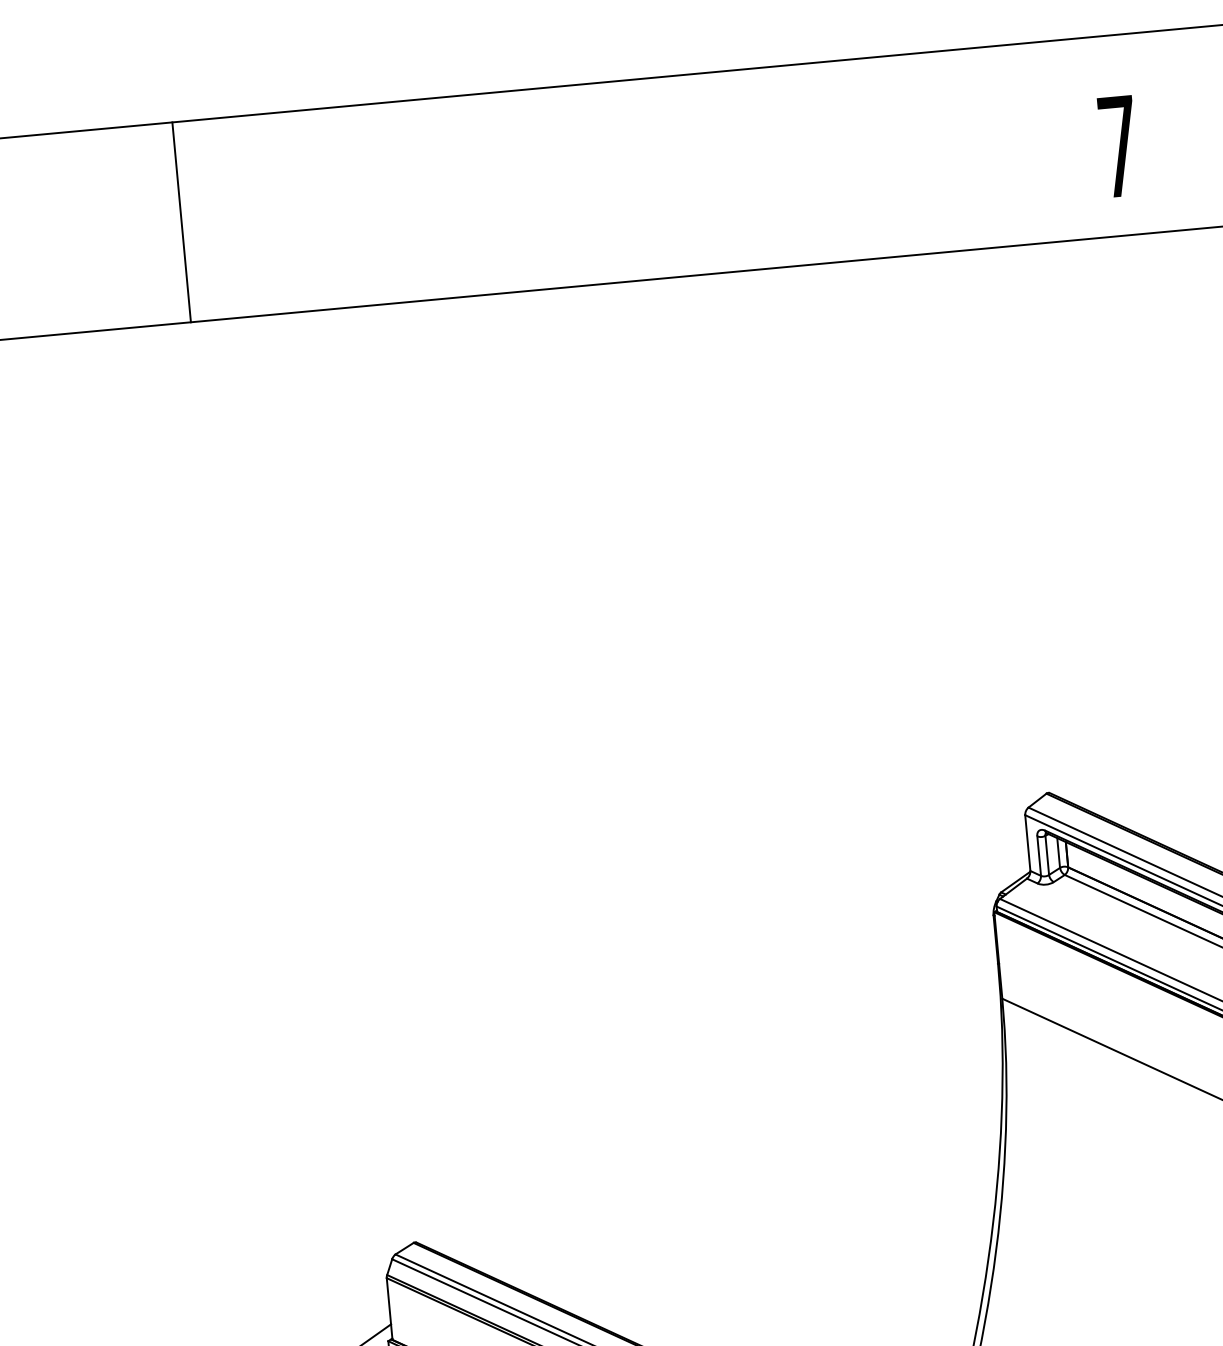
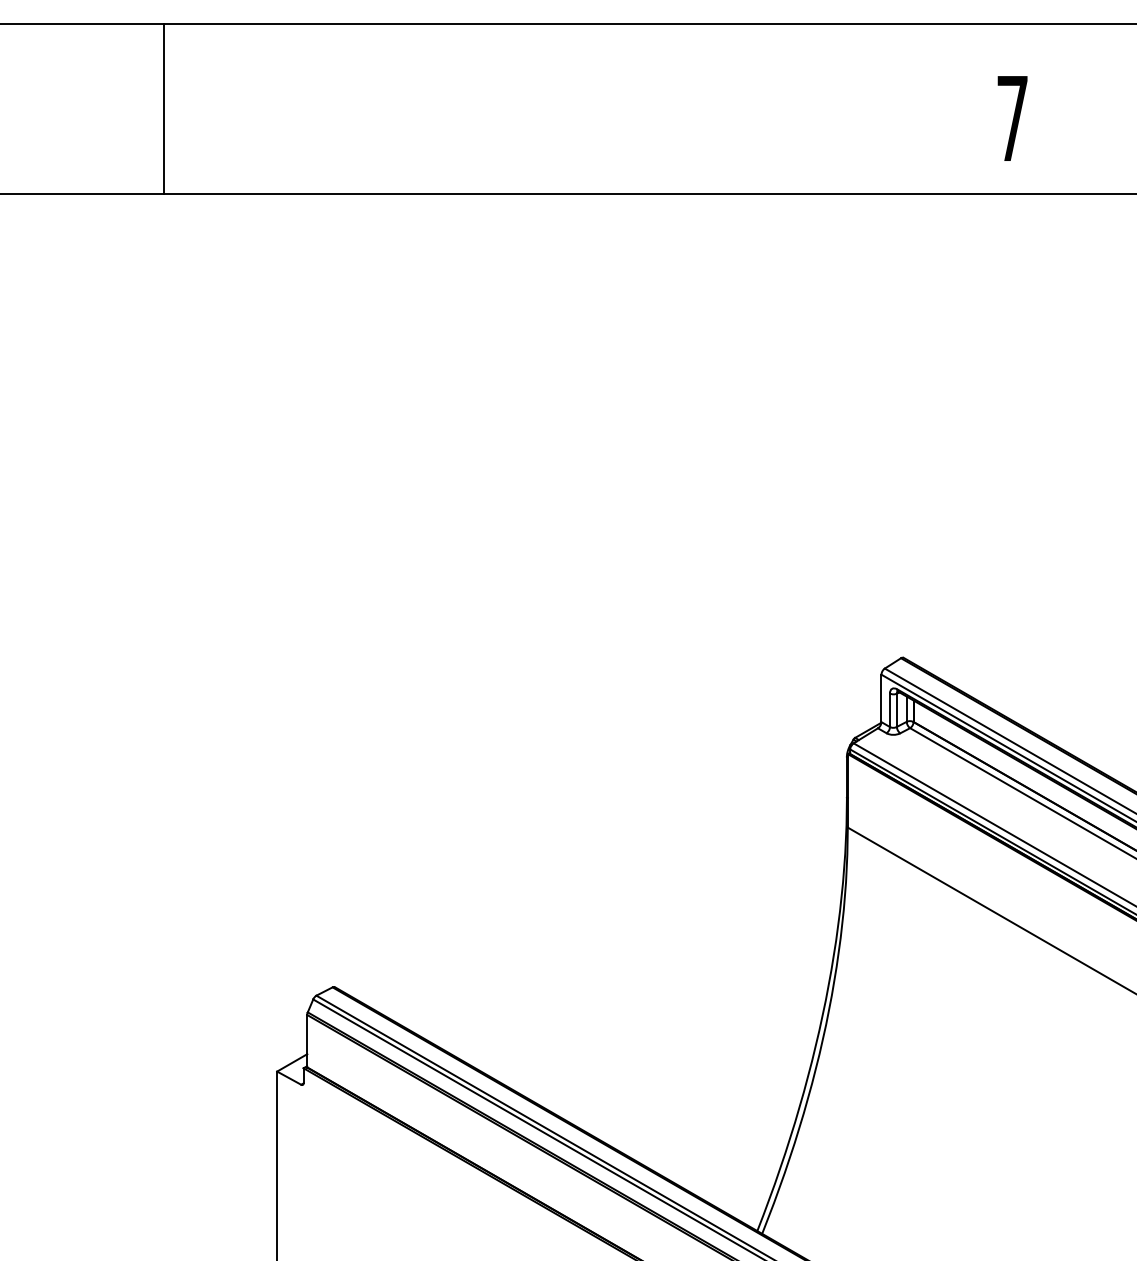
line: (181, 222) -> (163, 109), moved

